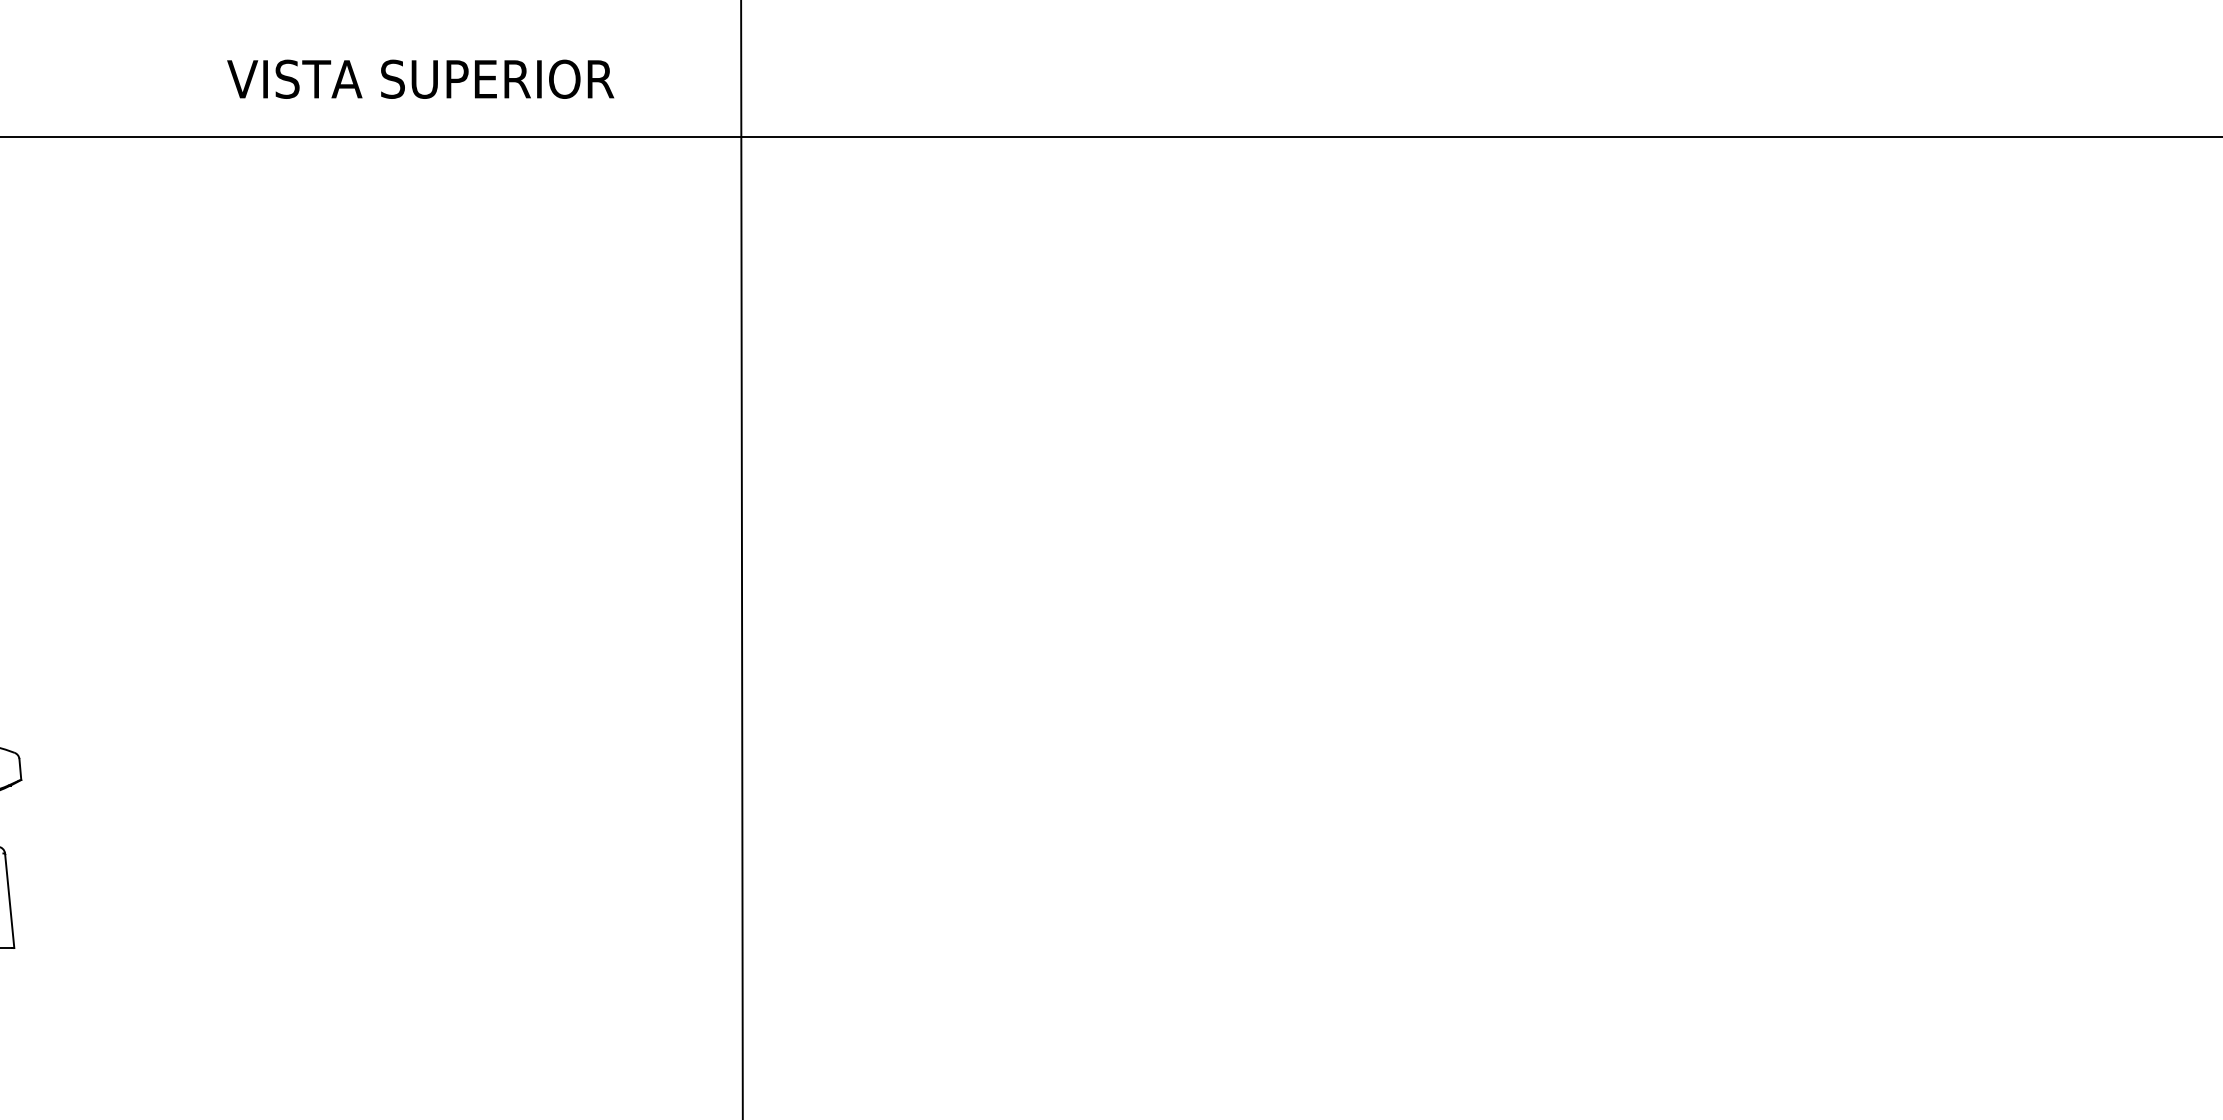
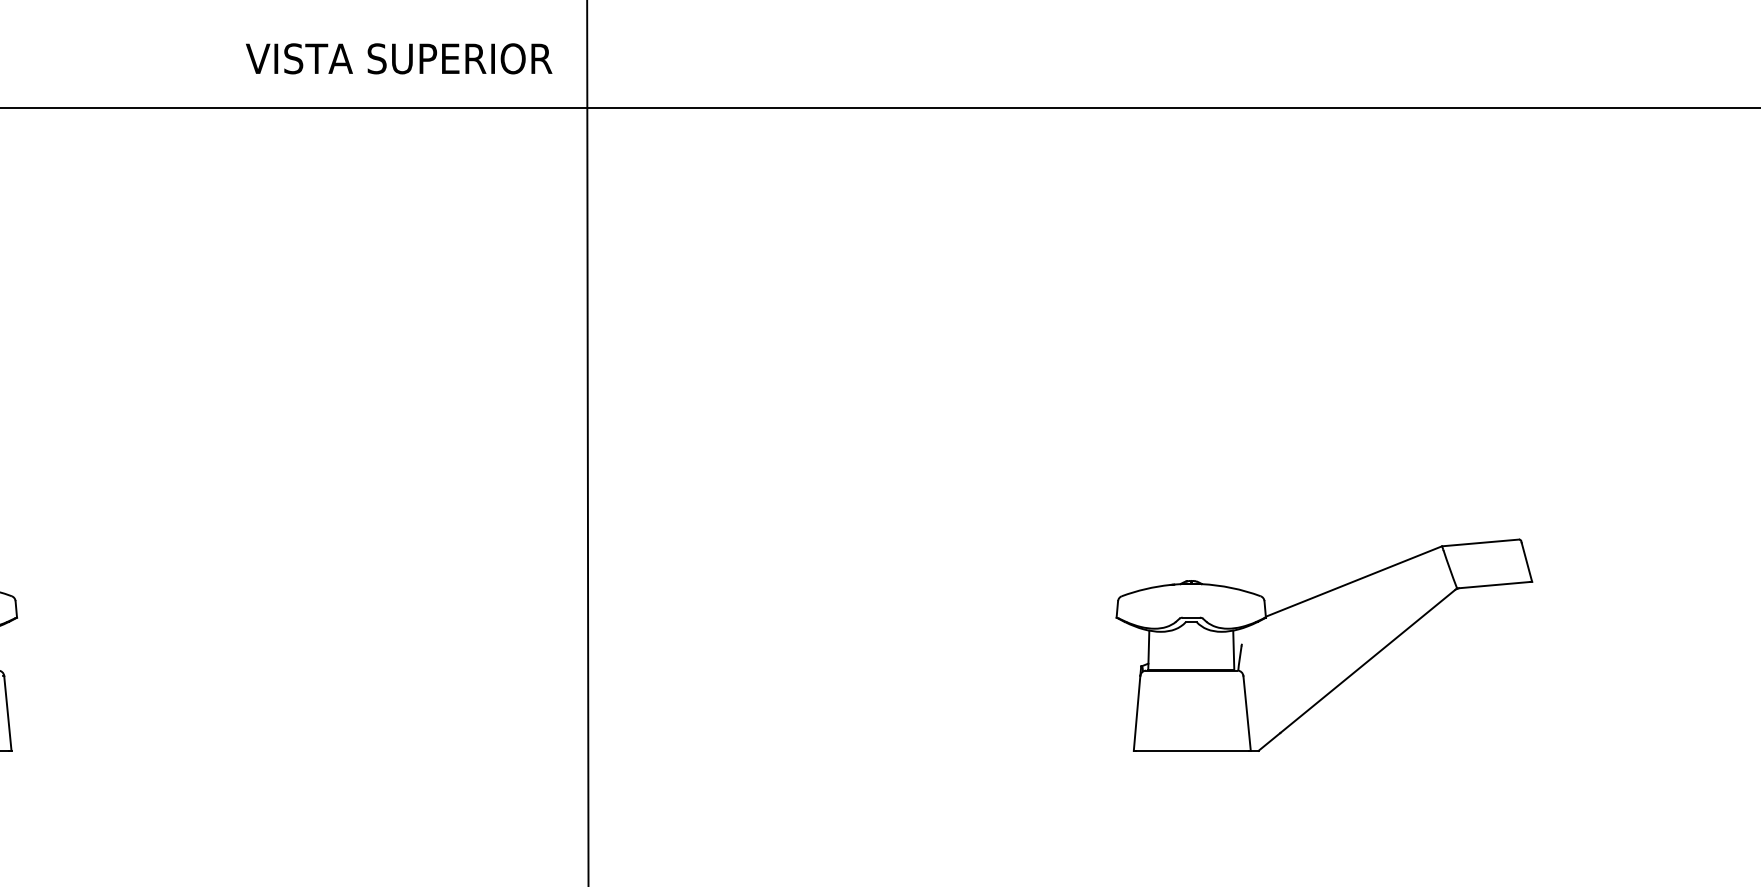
text: (420, 78) -> (398, 58), moved
part: (1671, 814) -> (1324, 645), added

